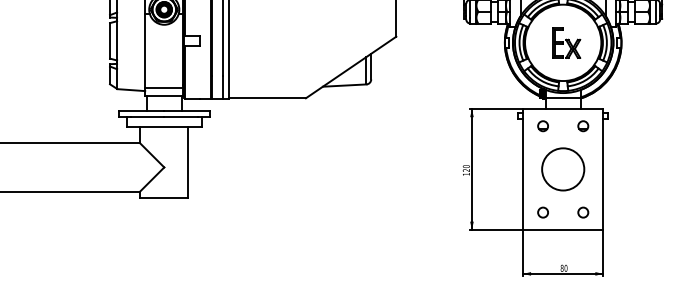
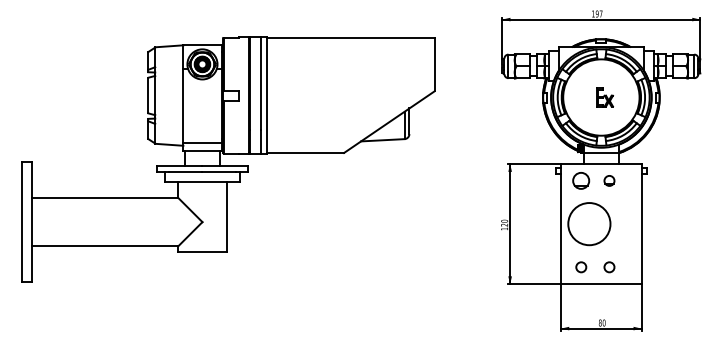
part: (566, 42) -> (604, 97), size x0.6
part: (543, 125) -> (581, 180), size x1.6
part: (583, 125) -> (609, 180), moved
circle: (563, 169) -> (589, 224), moved
circle: (583, 212) -> (609, 267), moved

